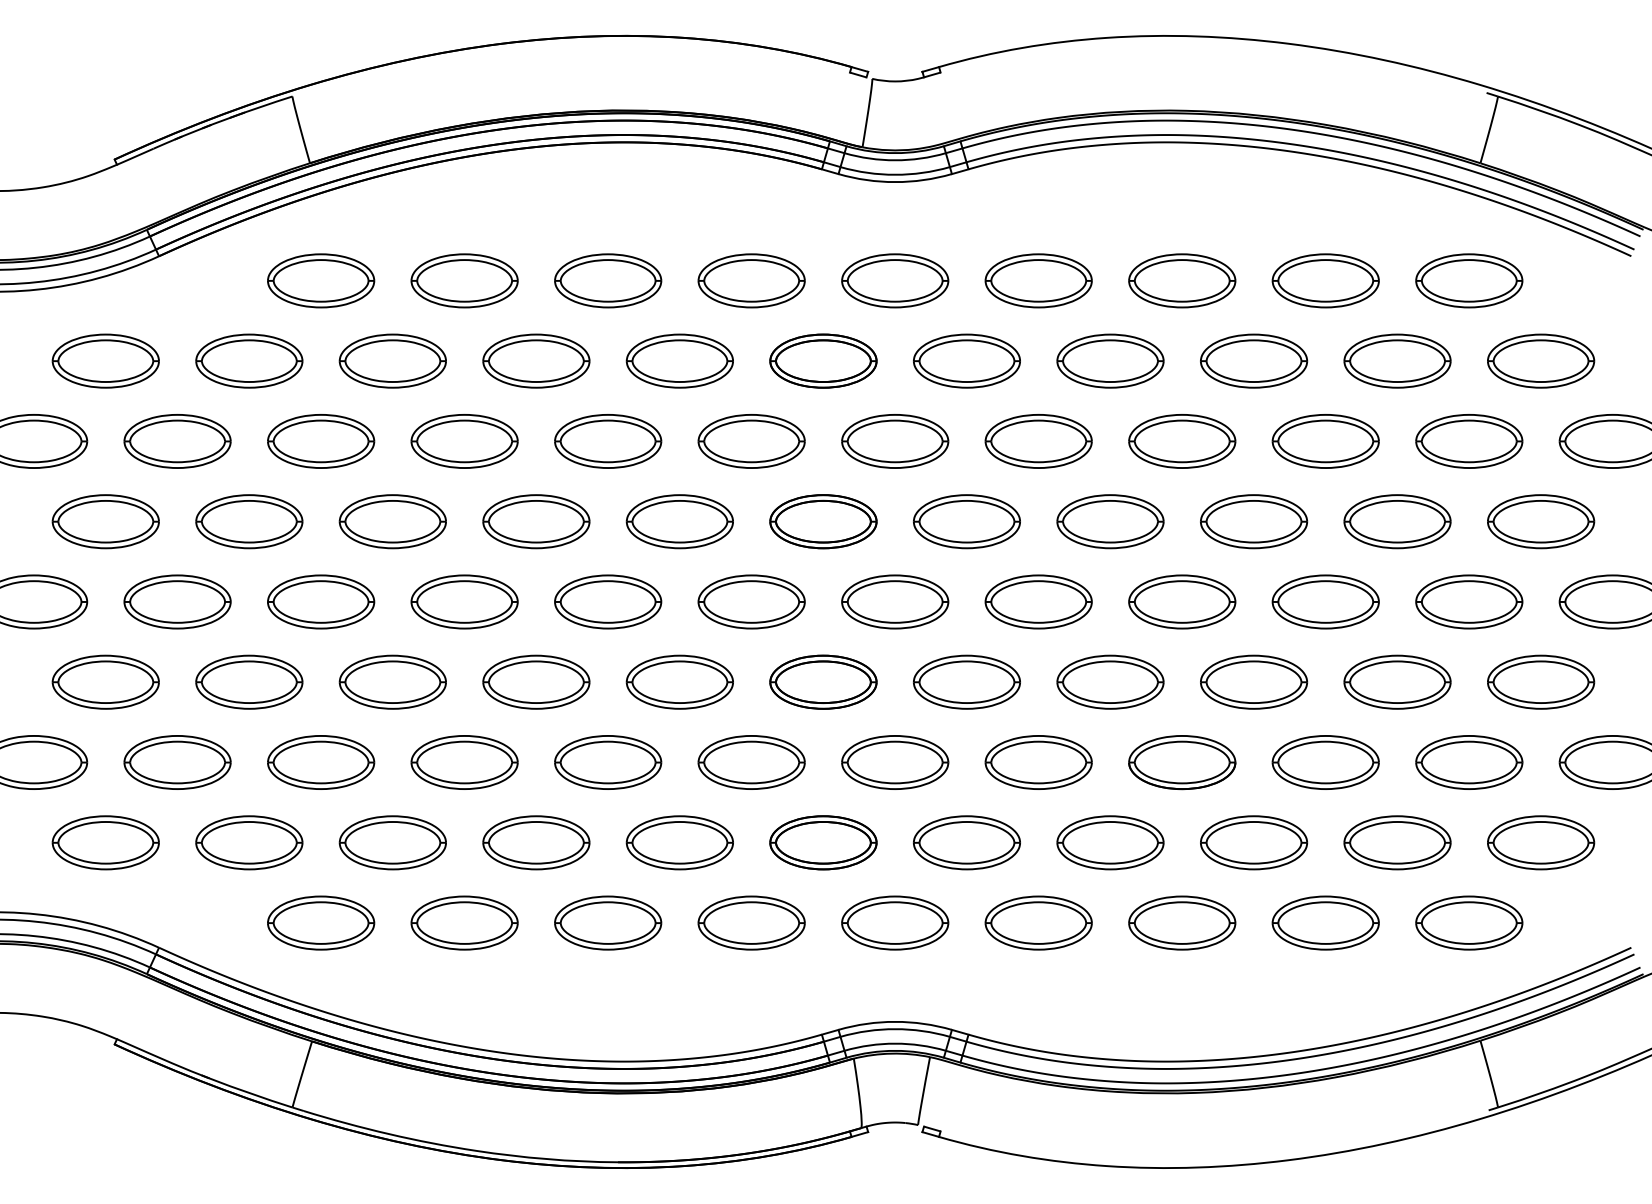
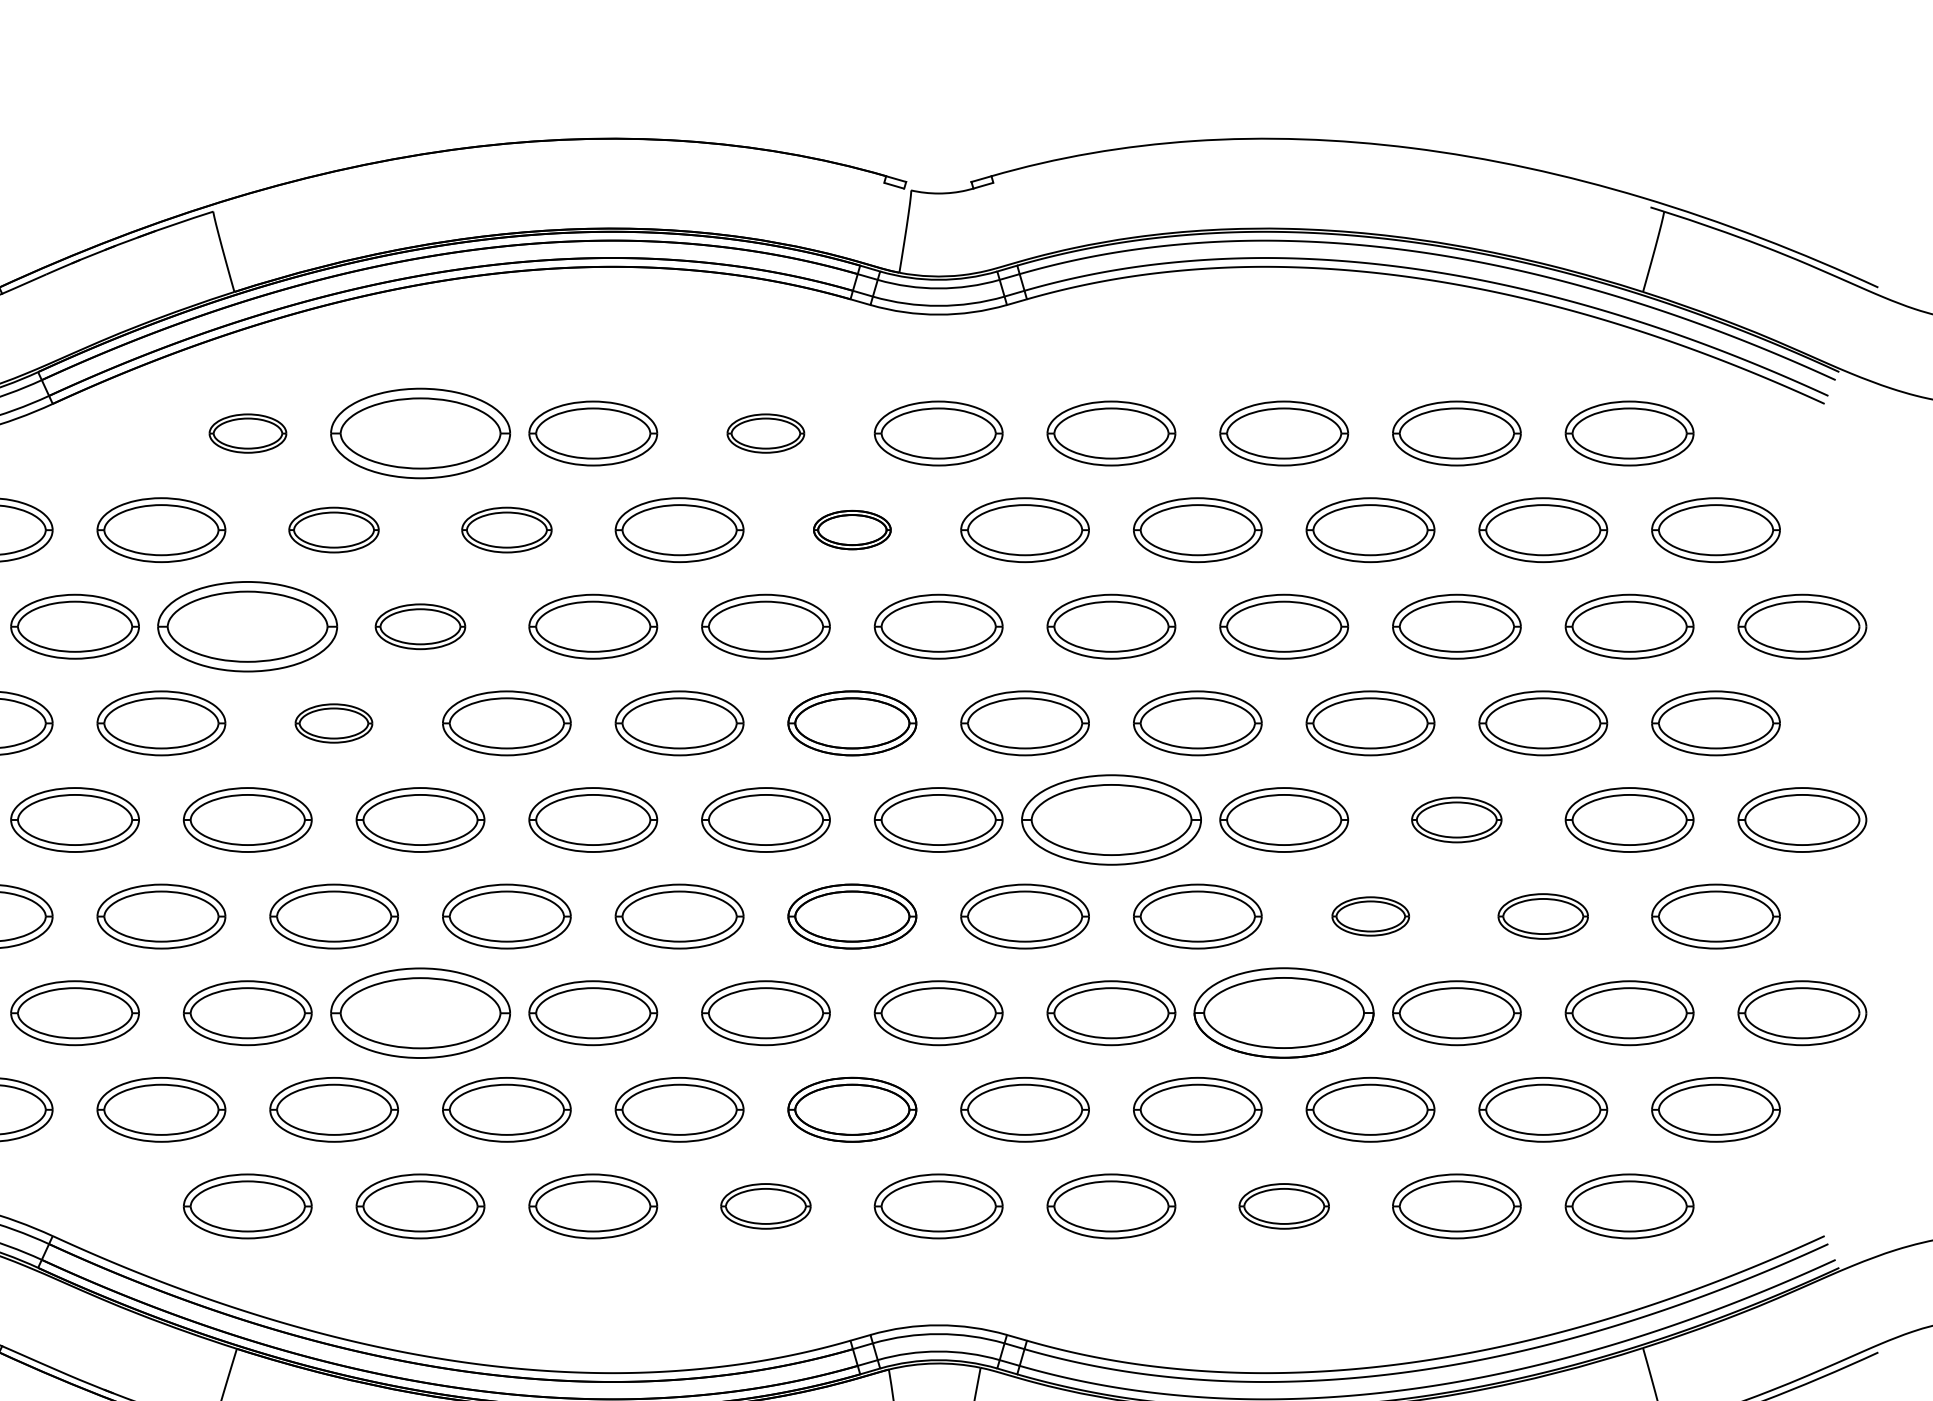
part: (321, 280) -> (248, 433), size x0.6
part: (464, 280) -> (420, 433), size x1.4
part: (751, 280) -> (765, 433), size x0.6
part: (392, 360) -> (333, 529), size x0.7
part: (536, 360) -> (507, 529), size x0.7
part: (823, 360) -> (852, 529), size x0.6
part: (321, 441) -> (248, 626), size x1.4
part: (464, 441) -> (420, 626), size x0.7
part: (392, 521) -> (333, 723), size x0.6
part: (1038, 601) -> (1111, 819), size x1.4
part: (1325, 601) -> (1456, 819), size x0.7
part: (1254, 681) -> (1371, 915), size x0.6
part: (1397, 681) -> (1543, 915), size x0.7
part: (464, 762) -> (420, 1013), size x1.4
part: (1182, 762) -> (1284, 1013), size x1.4
part: (751, 922) -> (765, 1205), size x0.7
part: (1182, 922) -> (1284, 1205), size x0.7

